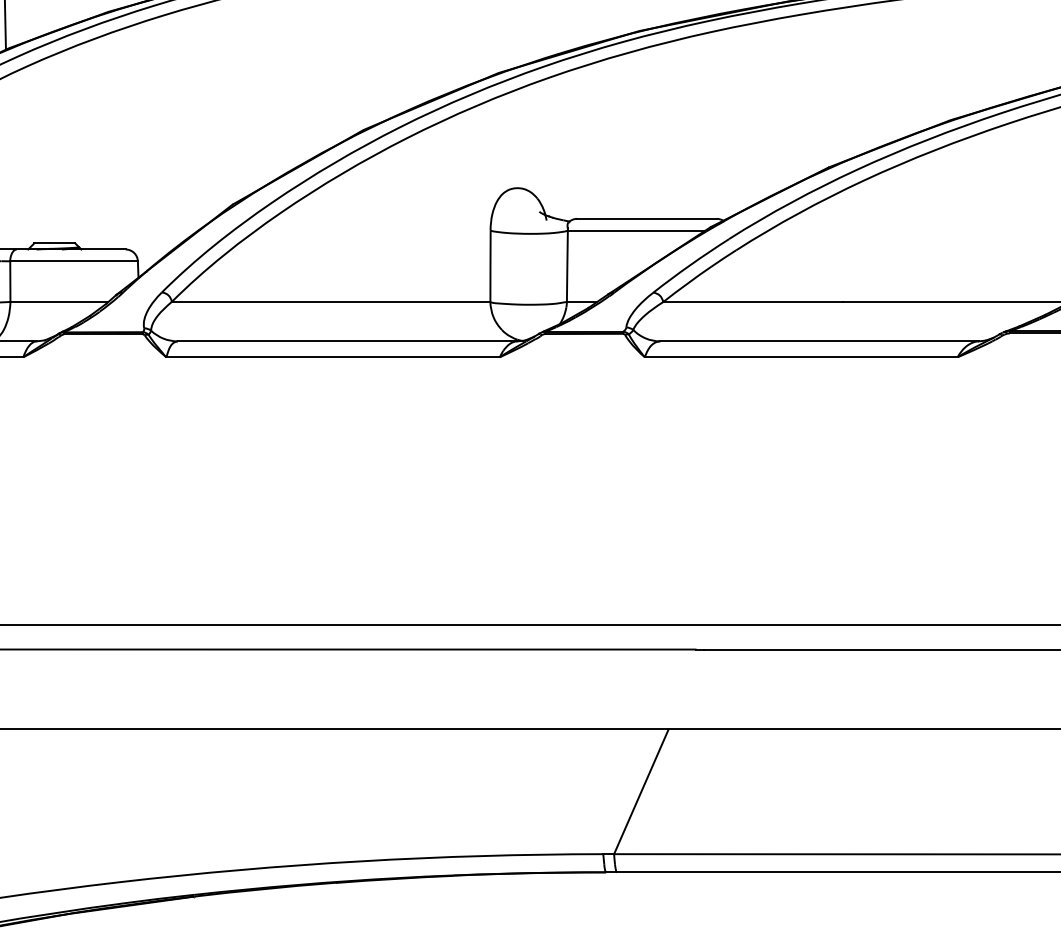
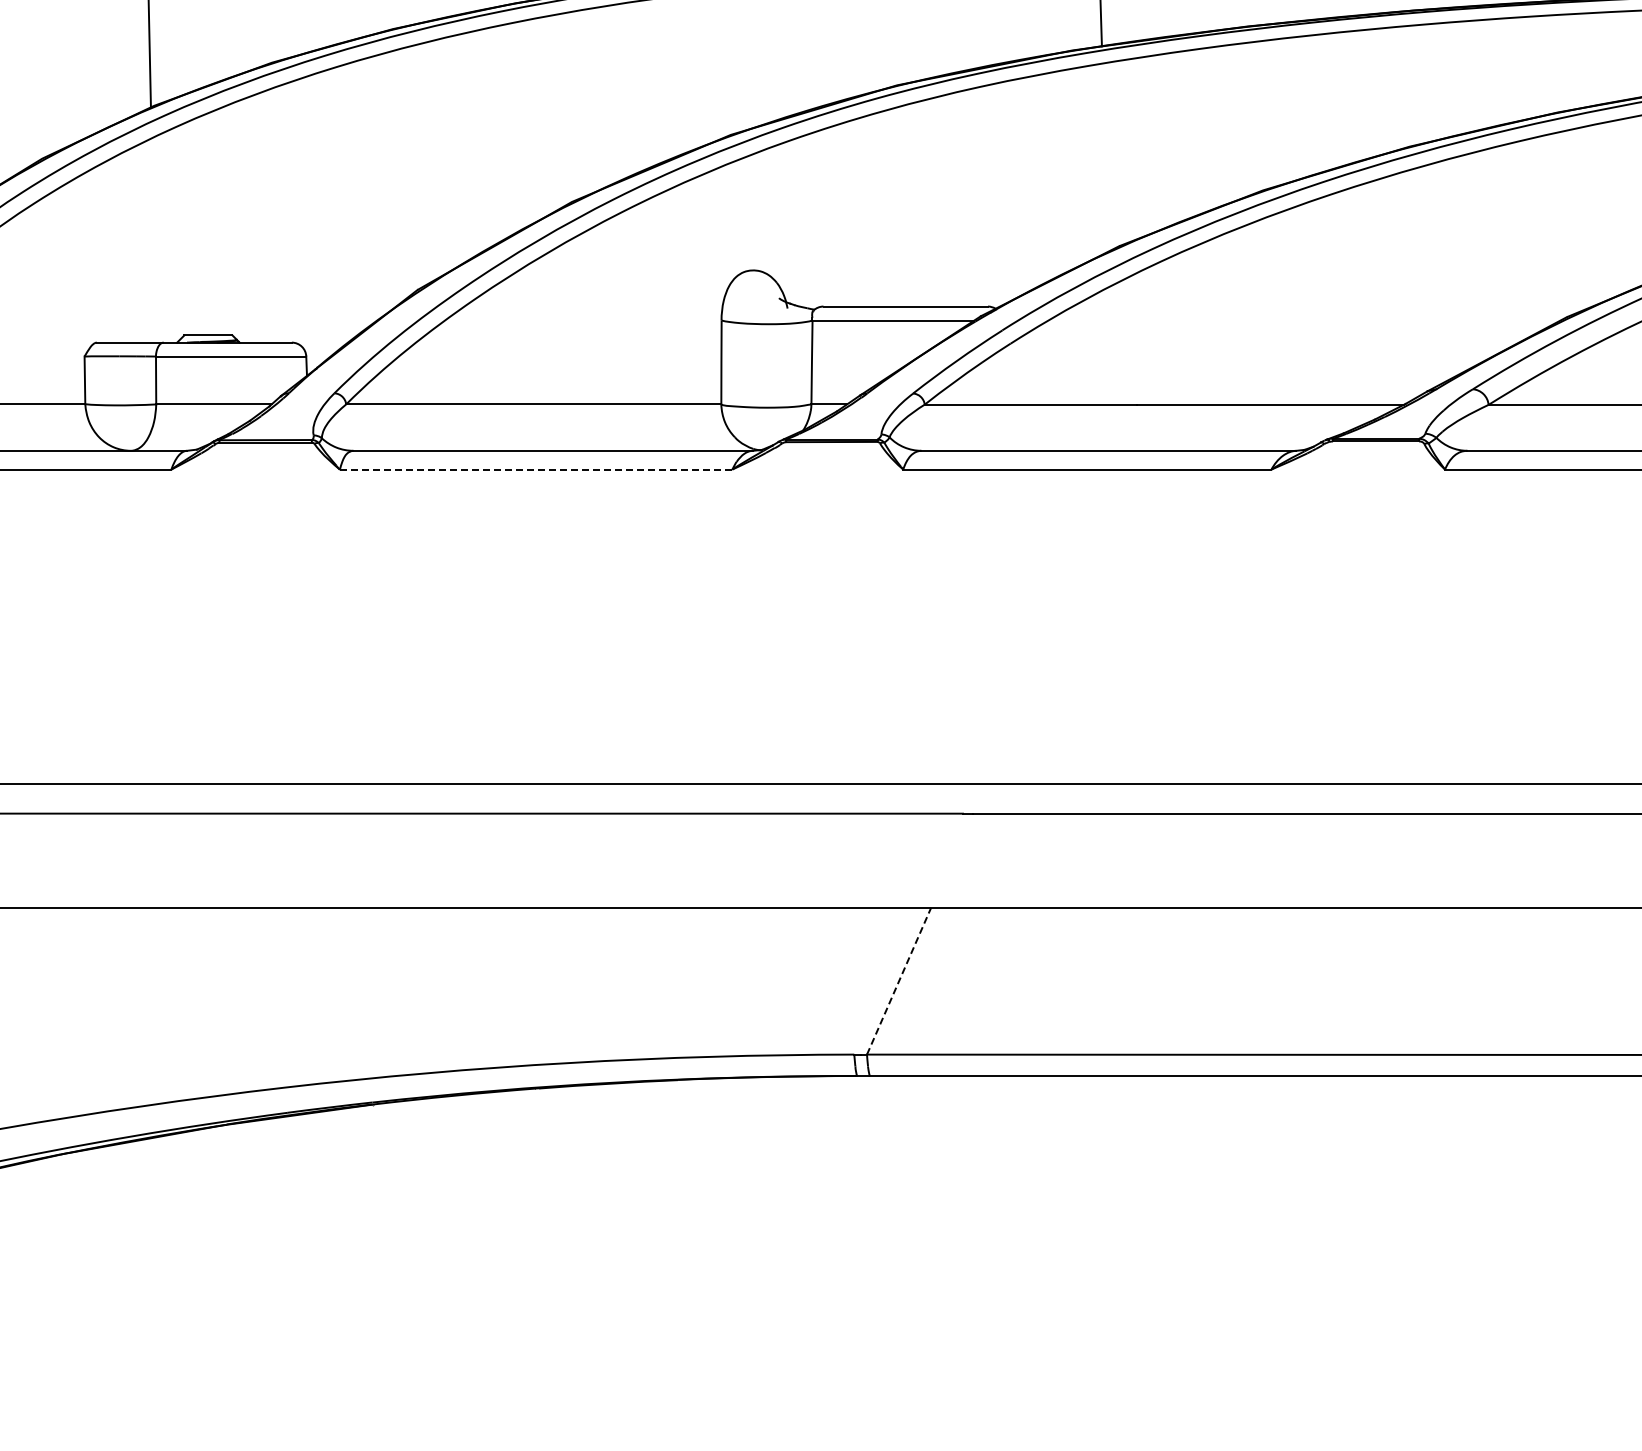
line: (332, 357) -> (535, 469), solid -> dashed
line: (641, 791) -> (899, 980), solid -> dashed

